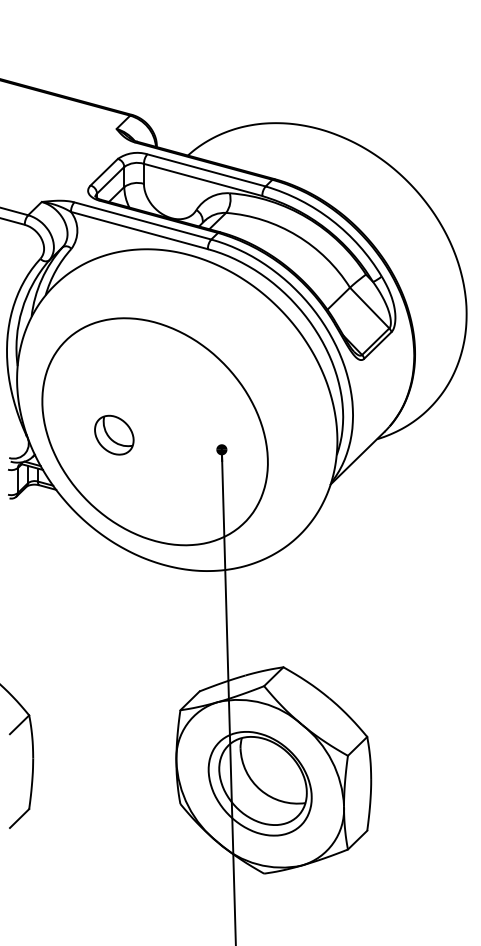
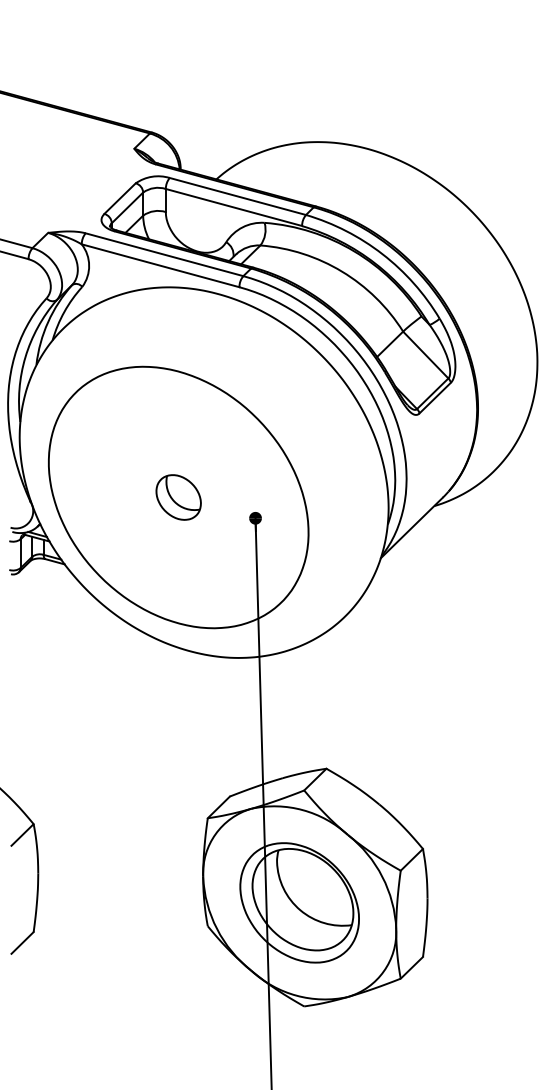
part: (114, 435) -> (178, 497), moved

